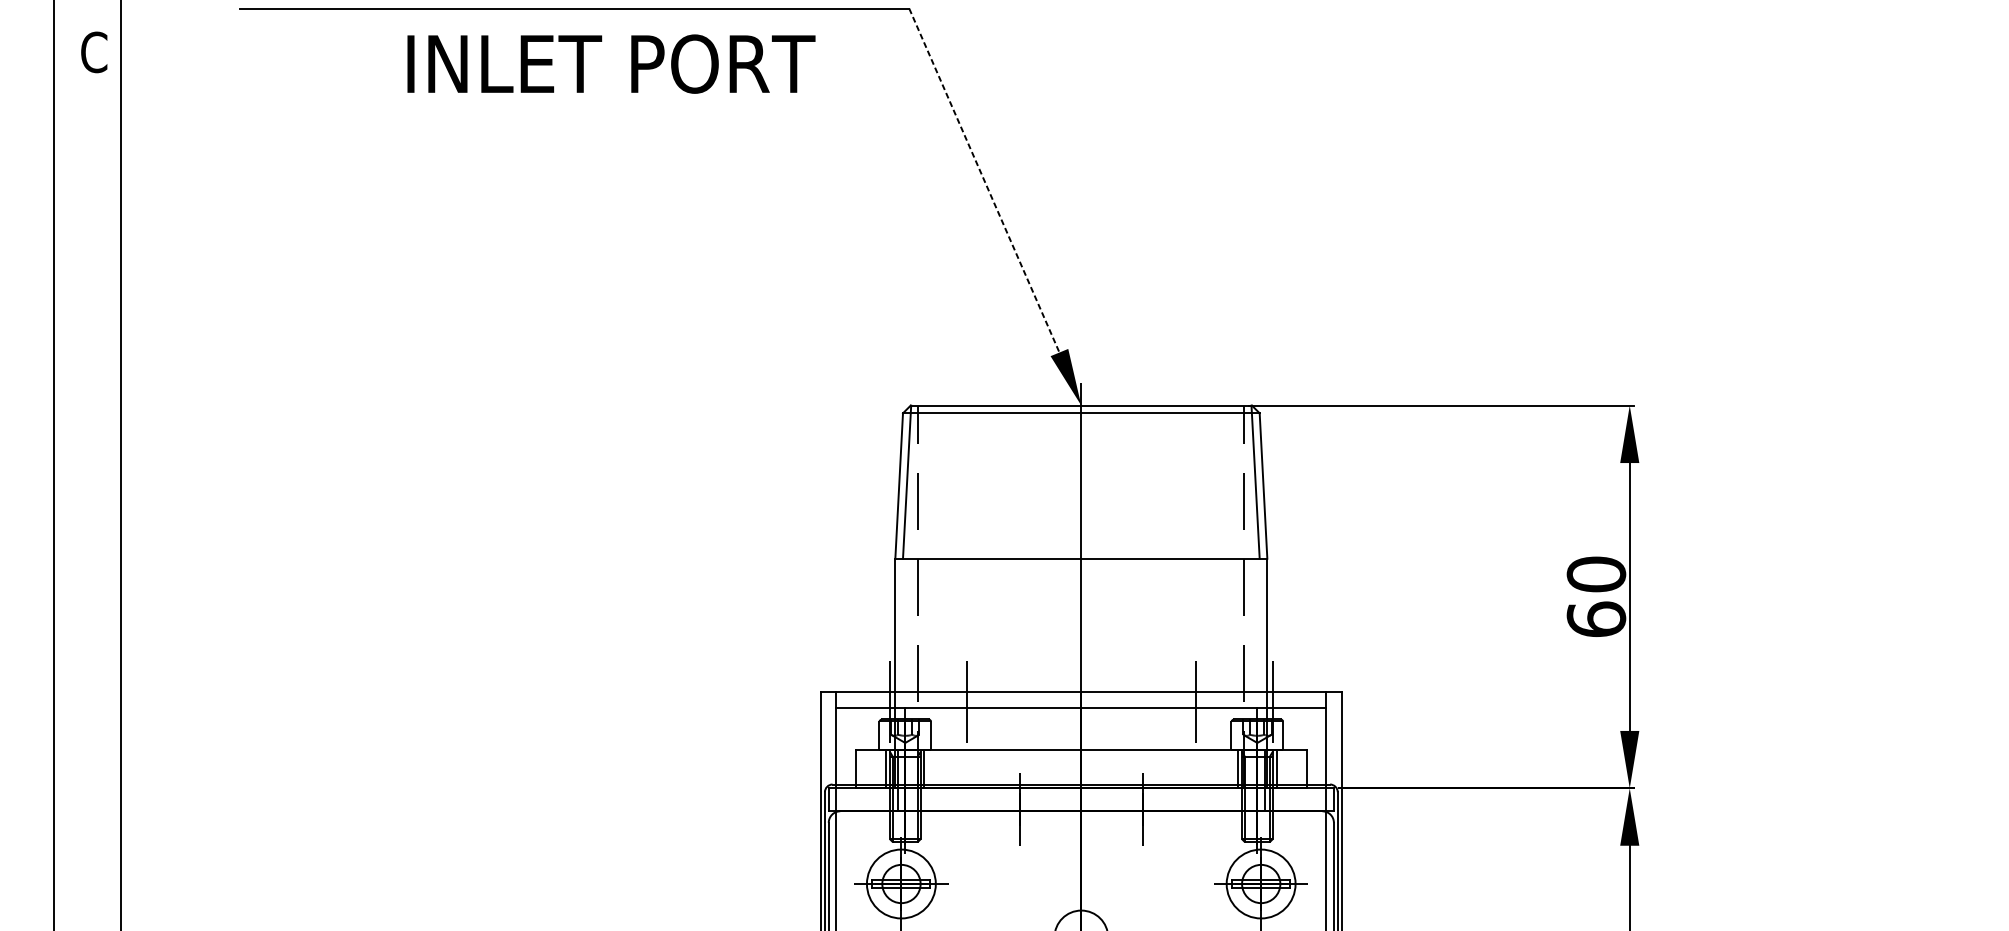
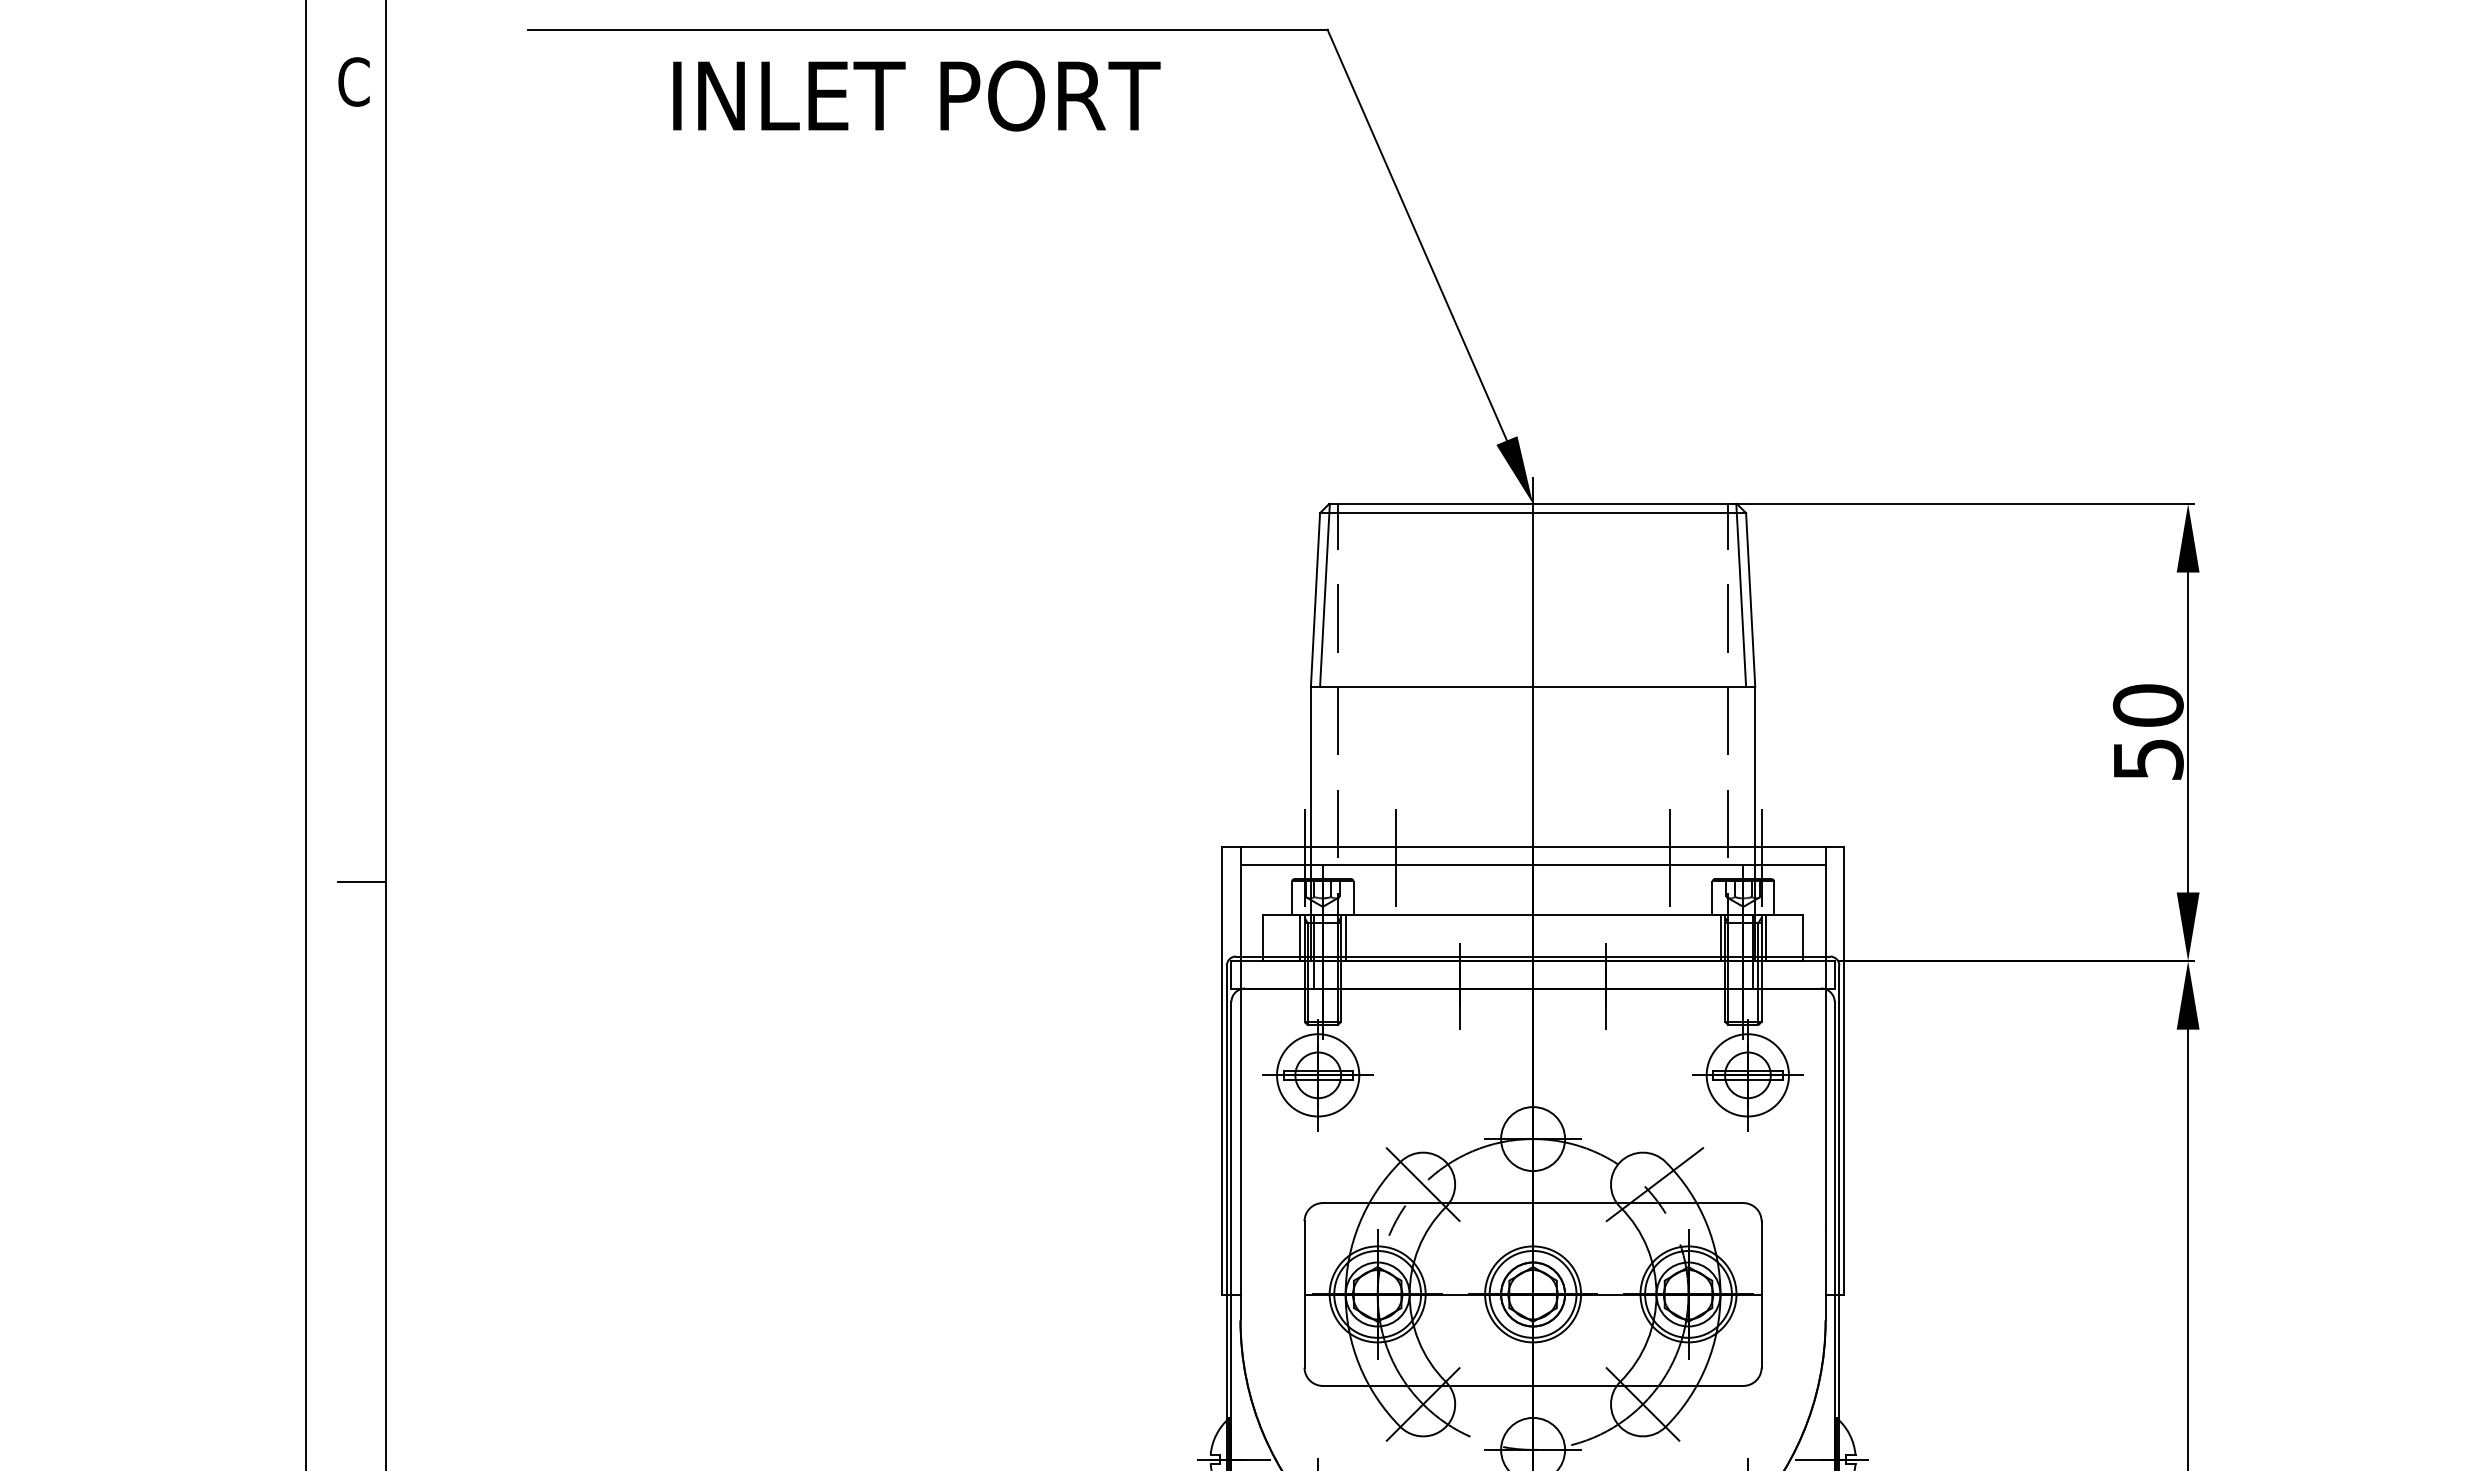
text: (611, 63) -> (916, 95), moved
line: (984, 180) -> (1417, 235), dashed -> solid
text: (1595, 618) -> (2147, 758), 60 -> 50
line: (101, 721) -> (362, 881), added

